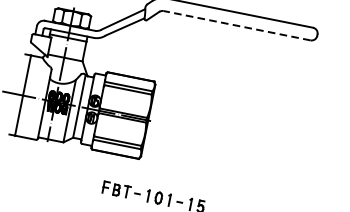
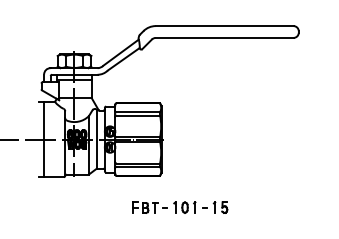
line: (237, 25) -> (224, 37), dashed -> solid

